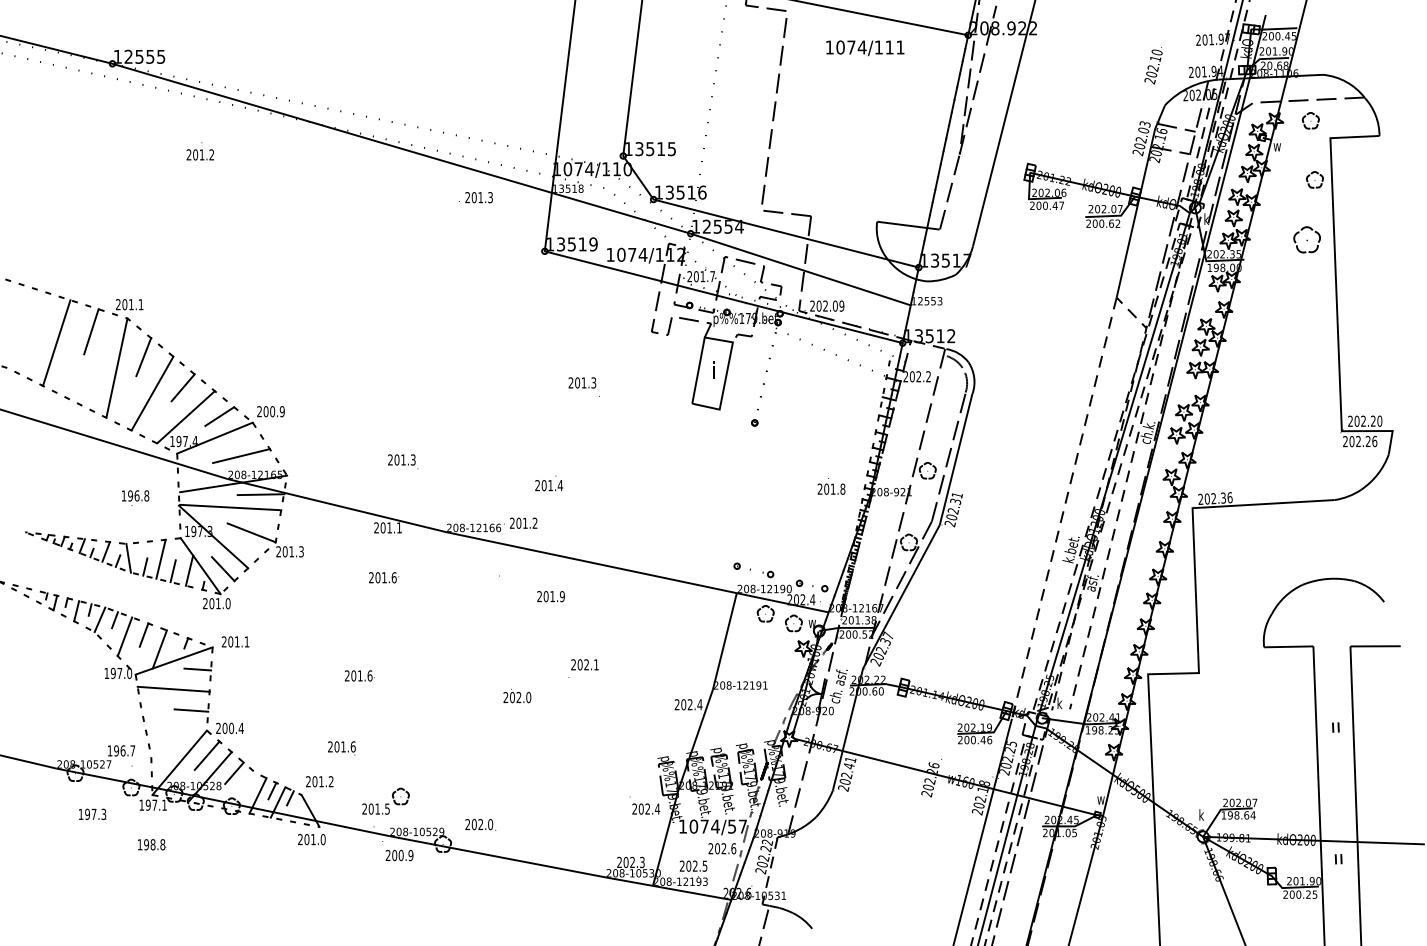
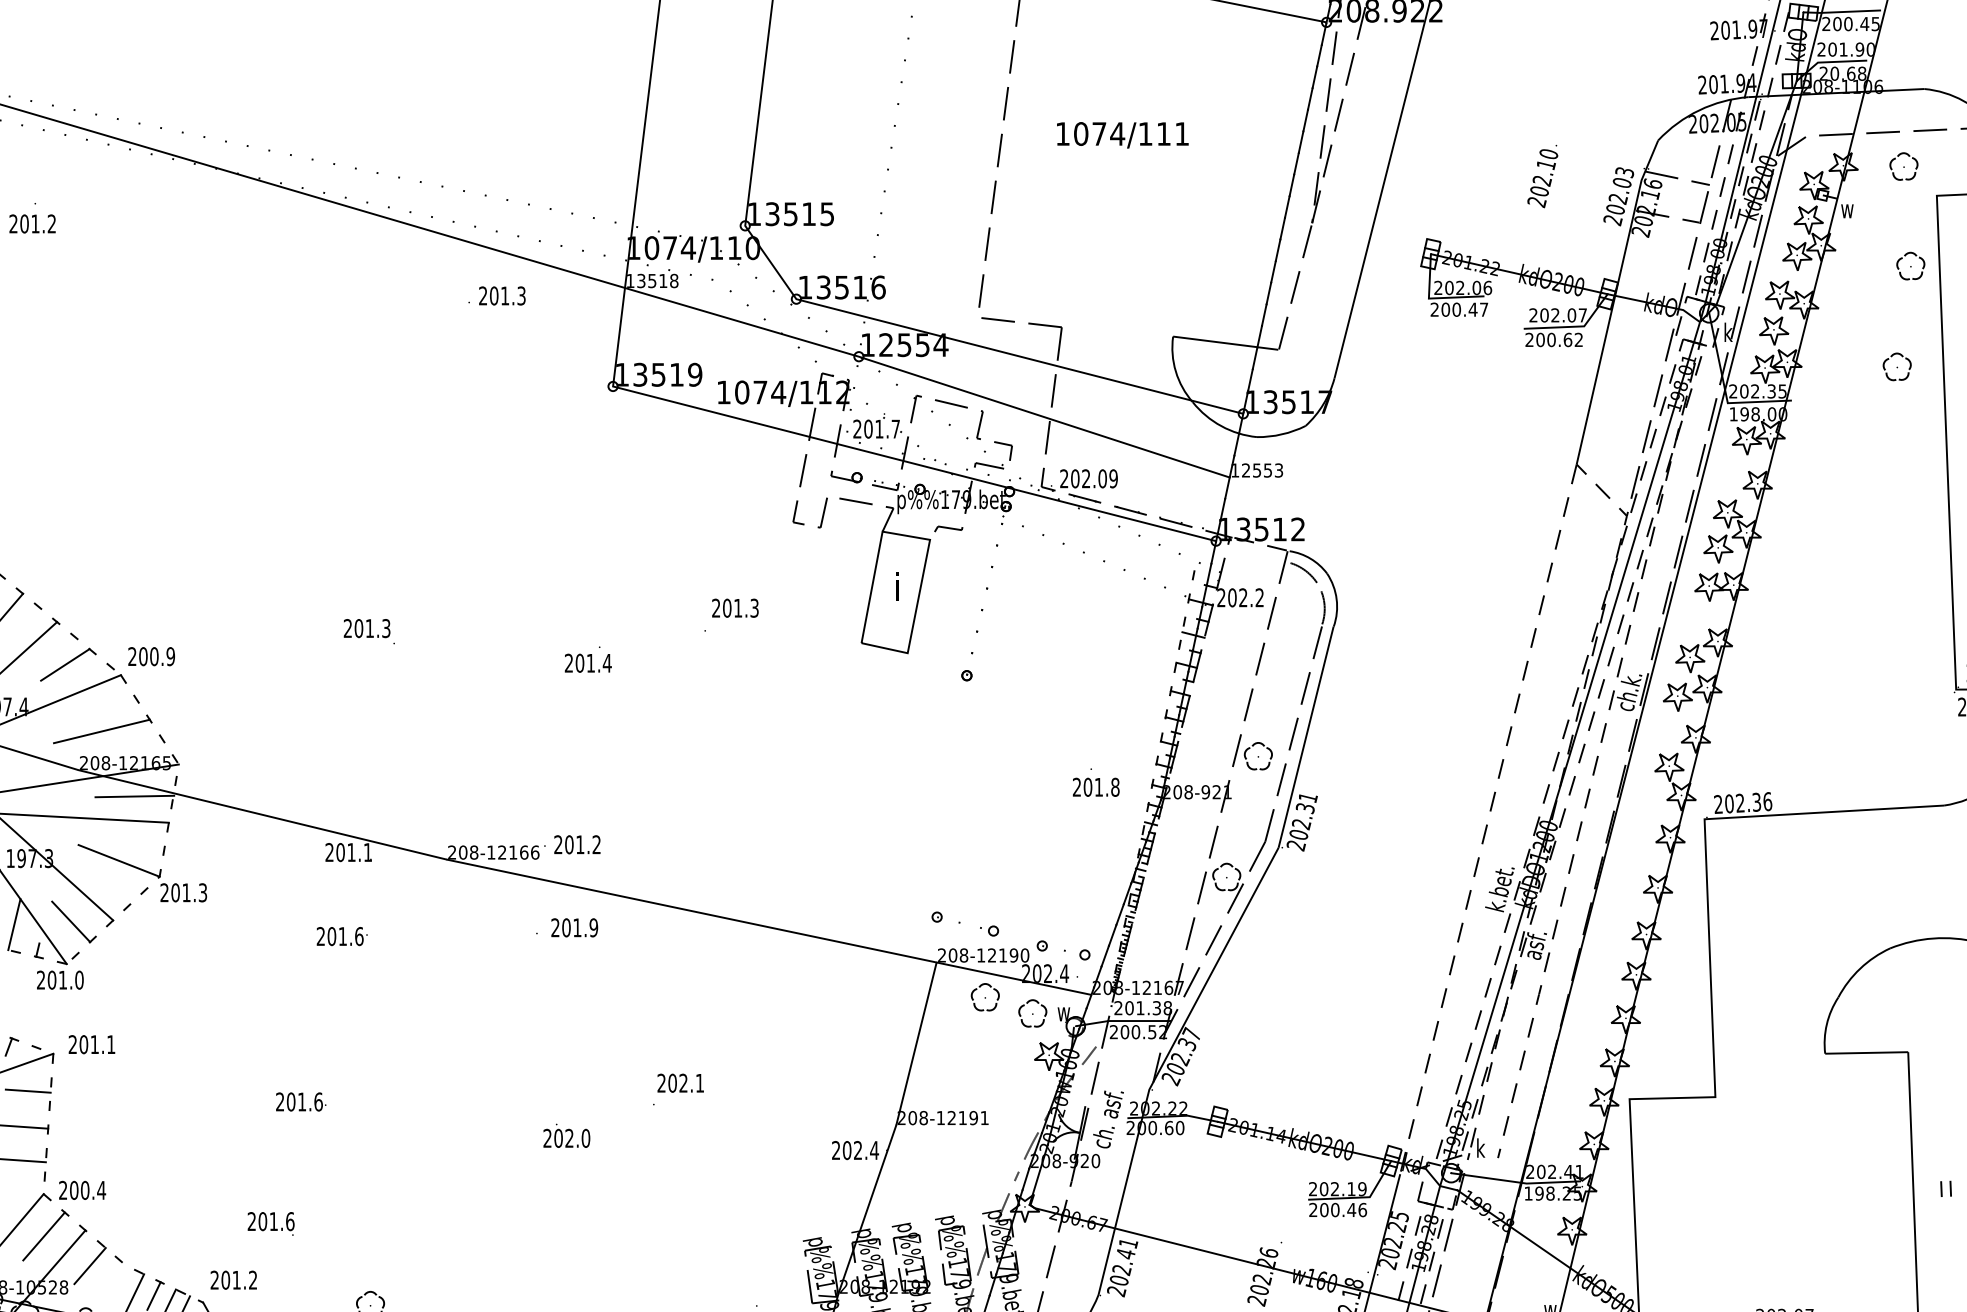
text: (865, 48) -> (1123, 135), moved
text: (1153, 65) -> (1542, 176), moved
part: (1306, 239) -> (1896, 366), size x0.62
text: (582, 382) -> (735, 607), moved
text: (403, 461) -> (369, 631), moved
text: (548, 483) -> (587, 659), moved
text: (550, 596) -> (573, 927), moved

